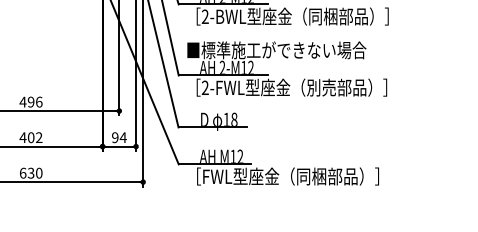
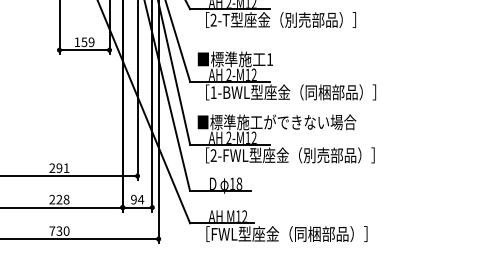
text: (205, 16) -> (213, 92), 2-BWL -> 1-BWL
text: (31, 101) -> (59, 167), 496 -> 291
text: (31, 137) -> (59, 199), 402 -> 228
text: (23, 172) -> (52, 230), 630 -> 730

